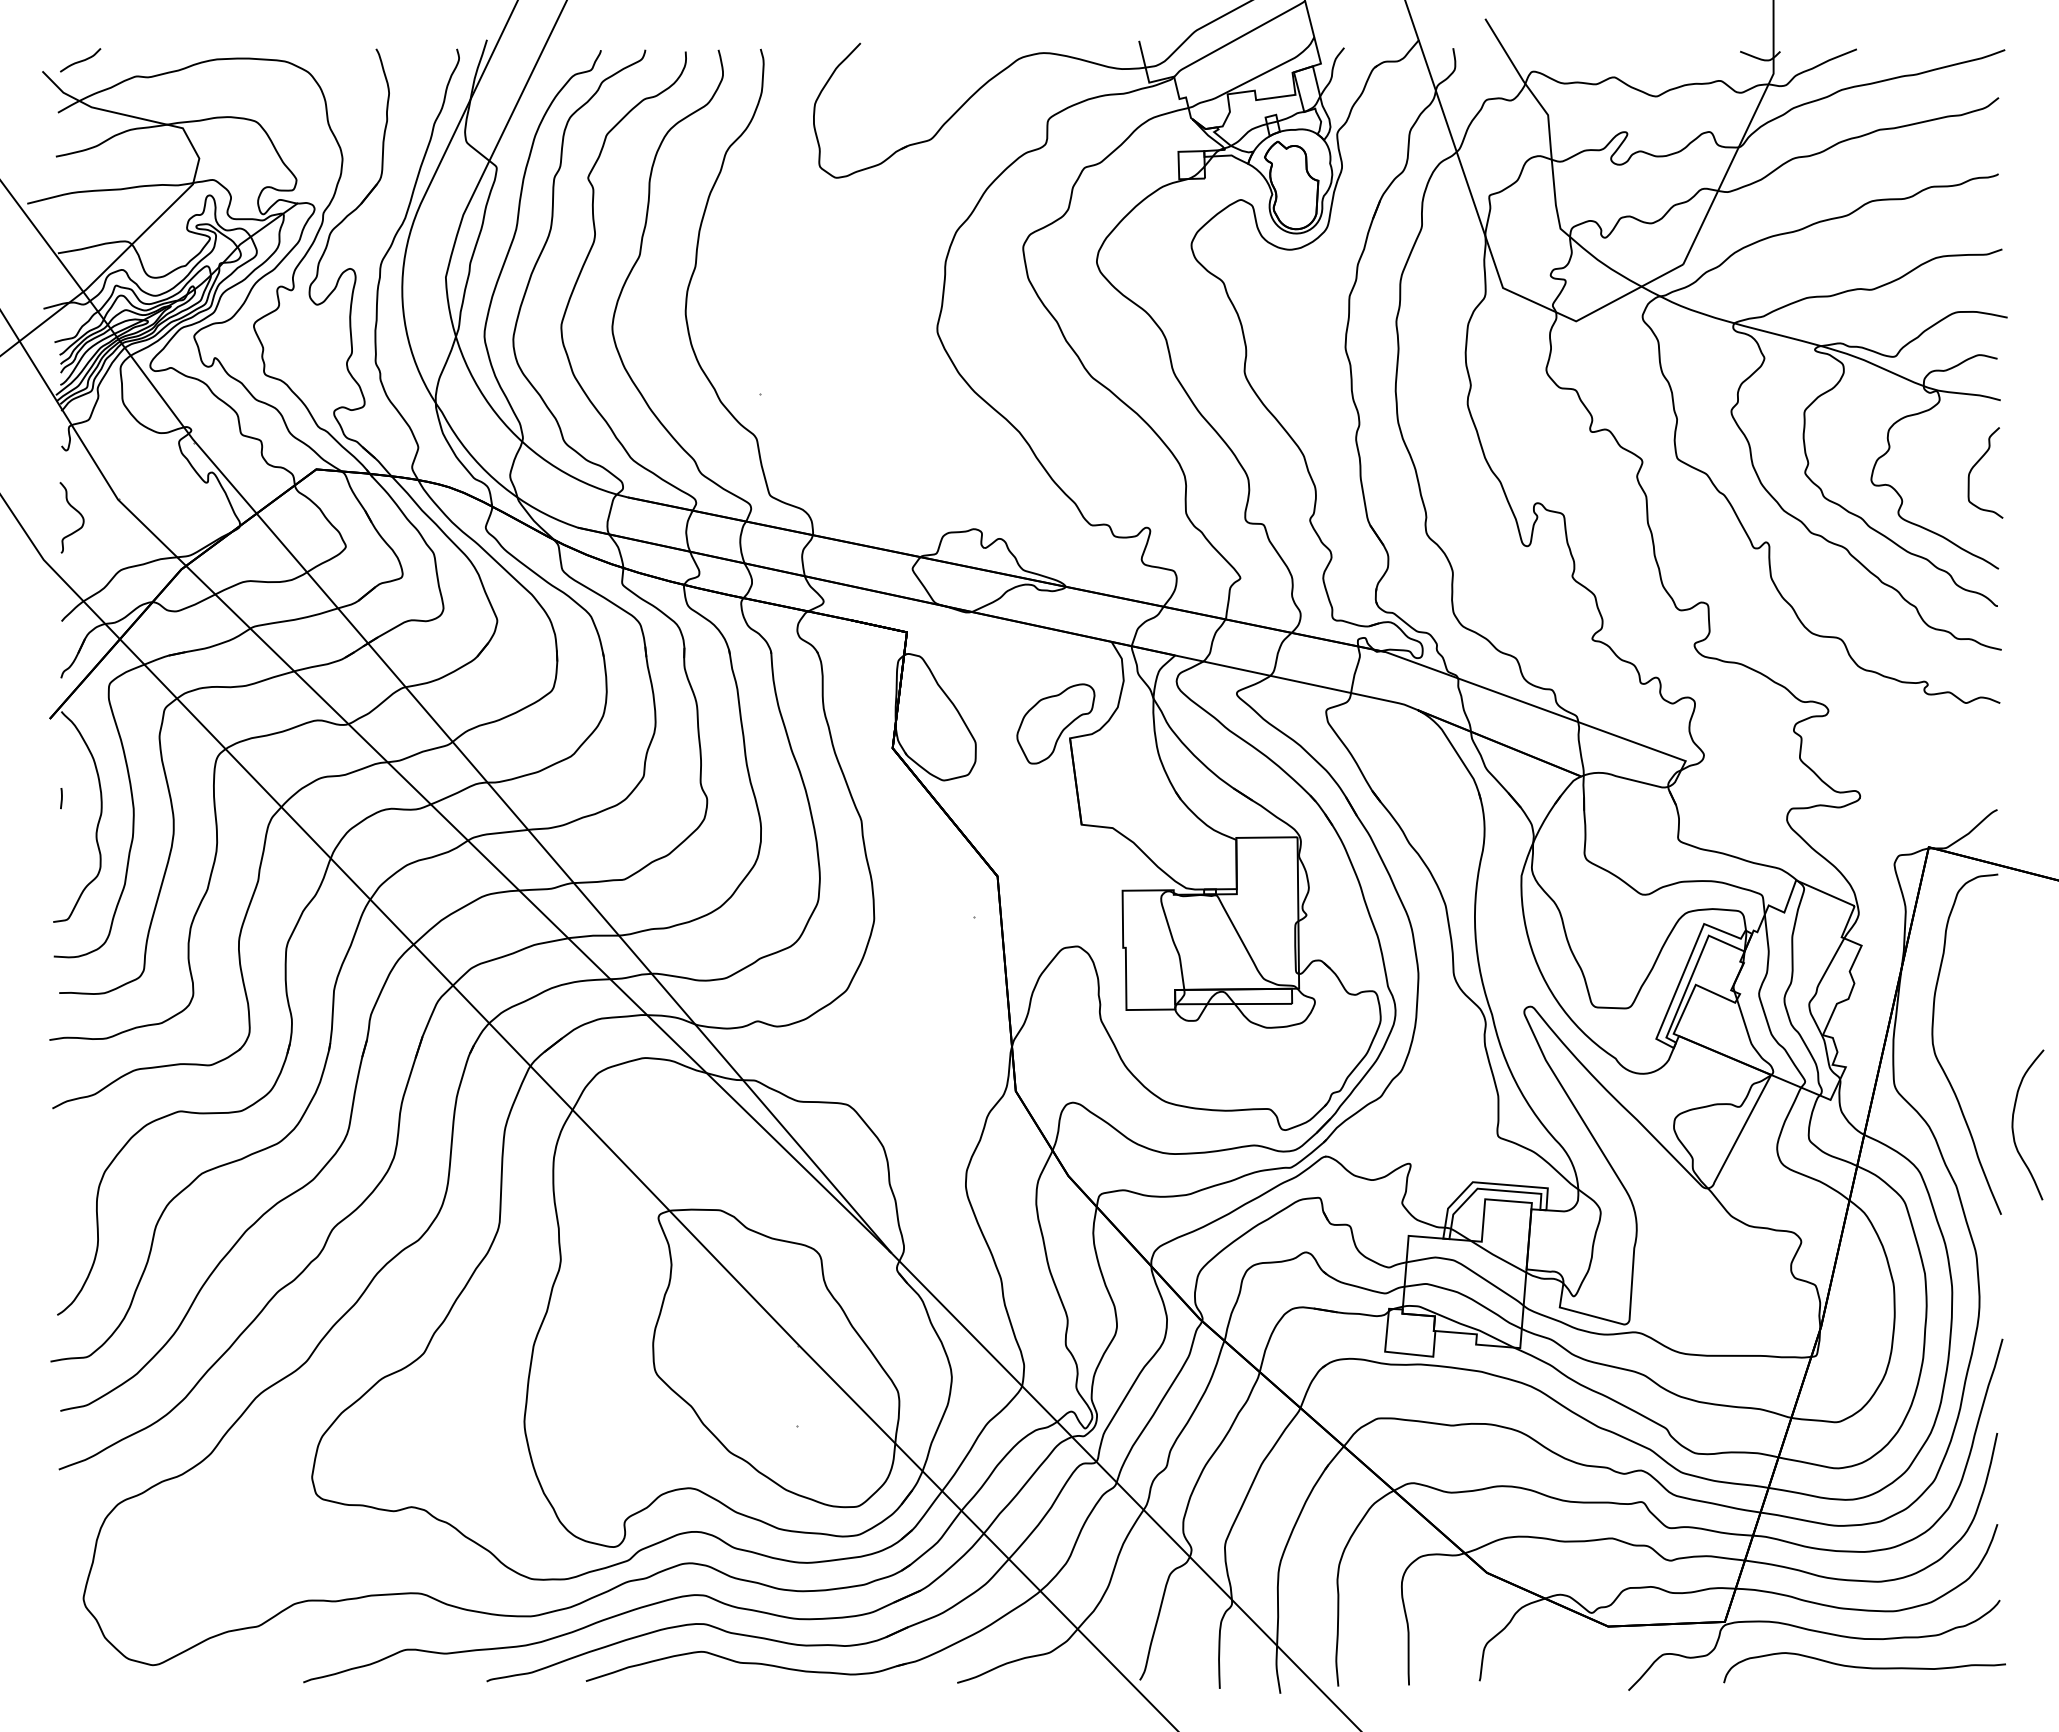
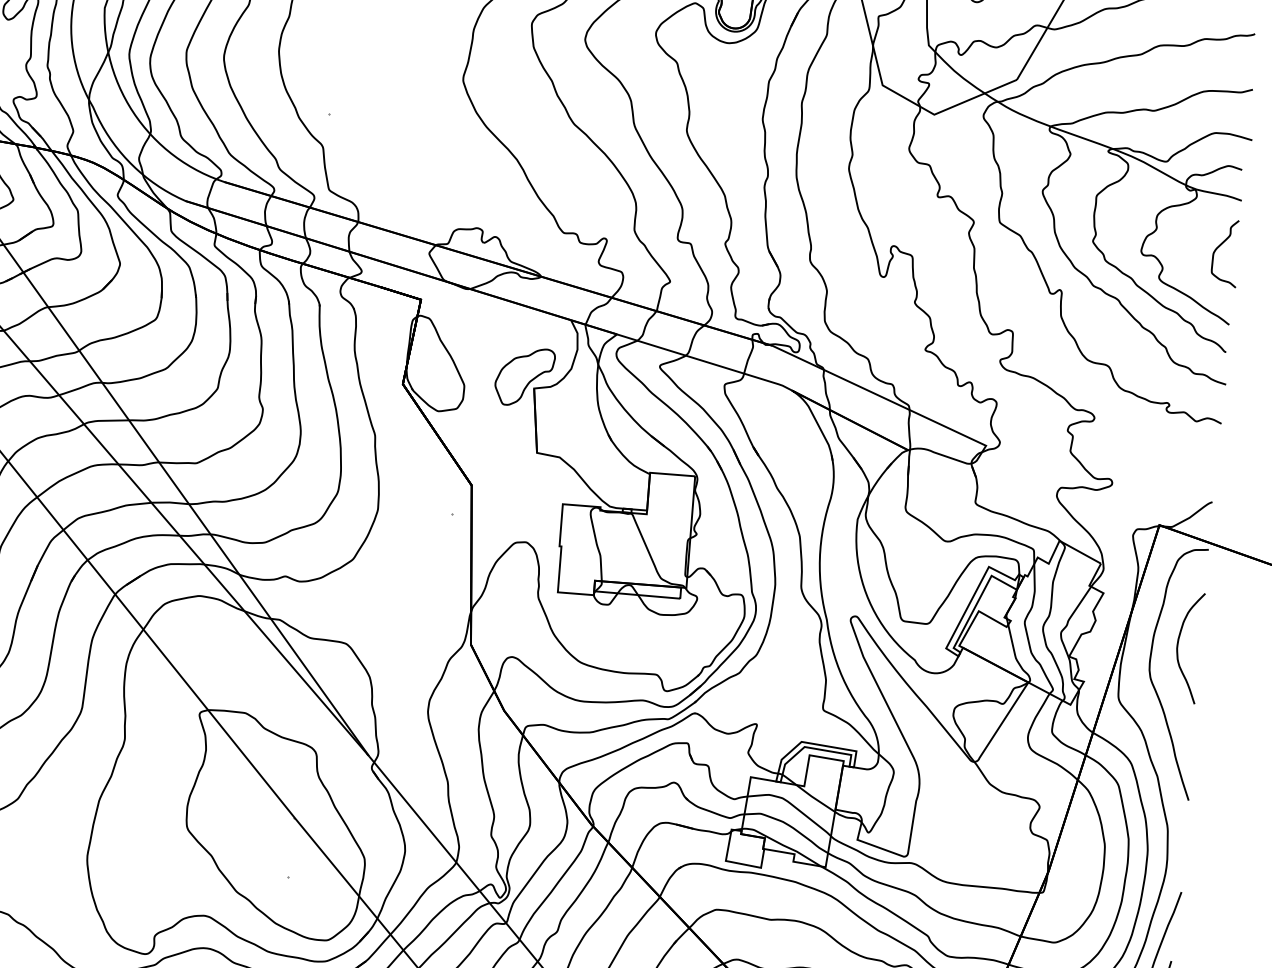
curve: (2013, 1124) -> (1178, 646), moved

